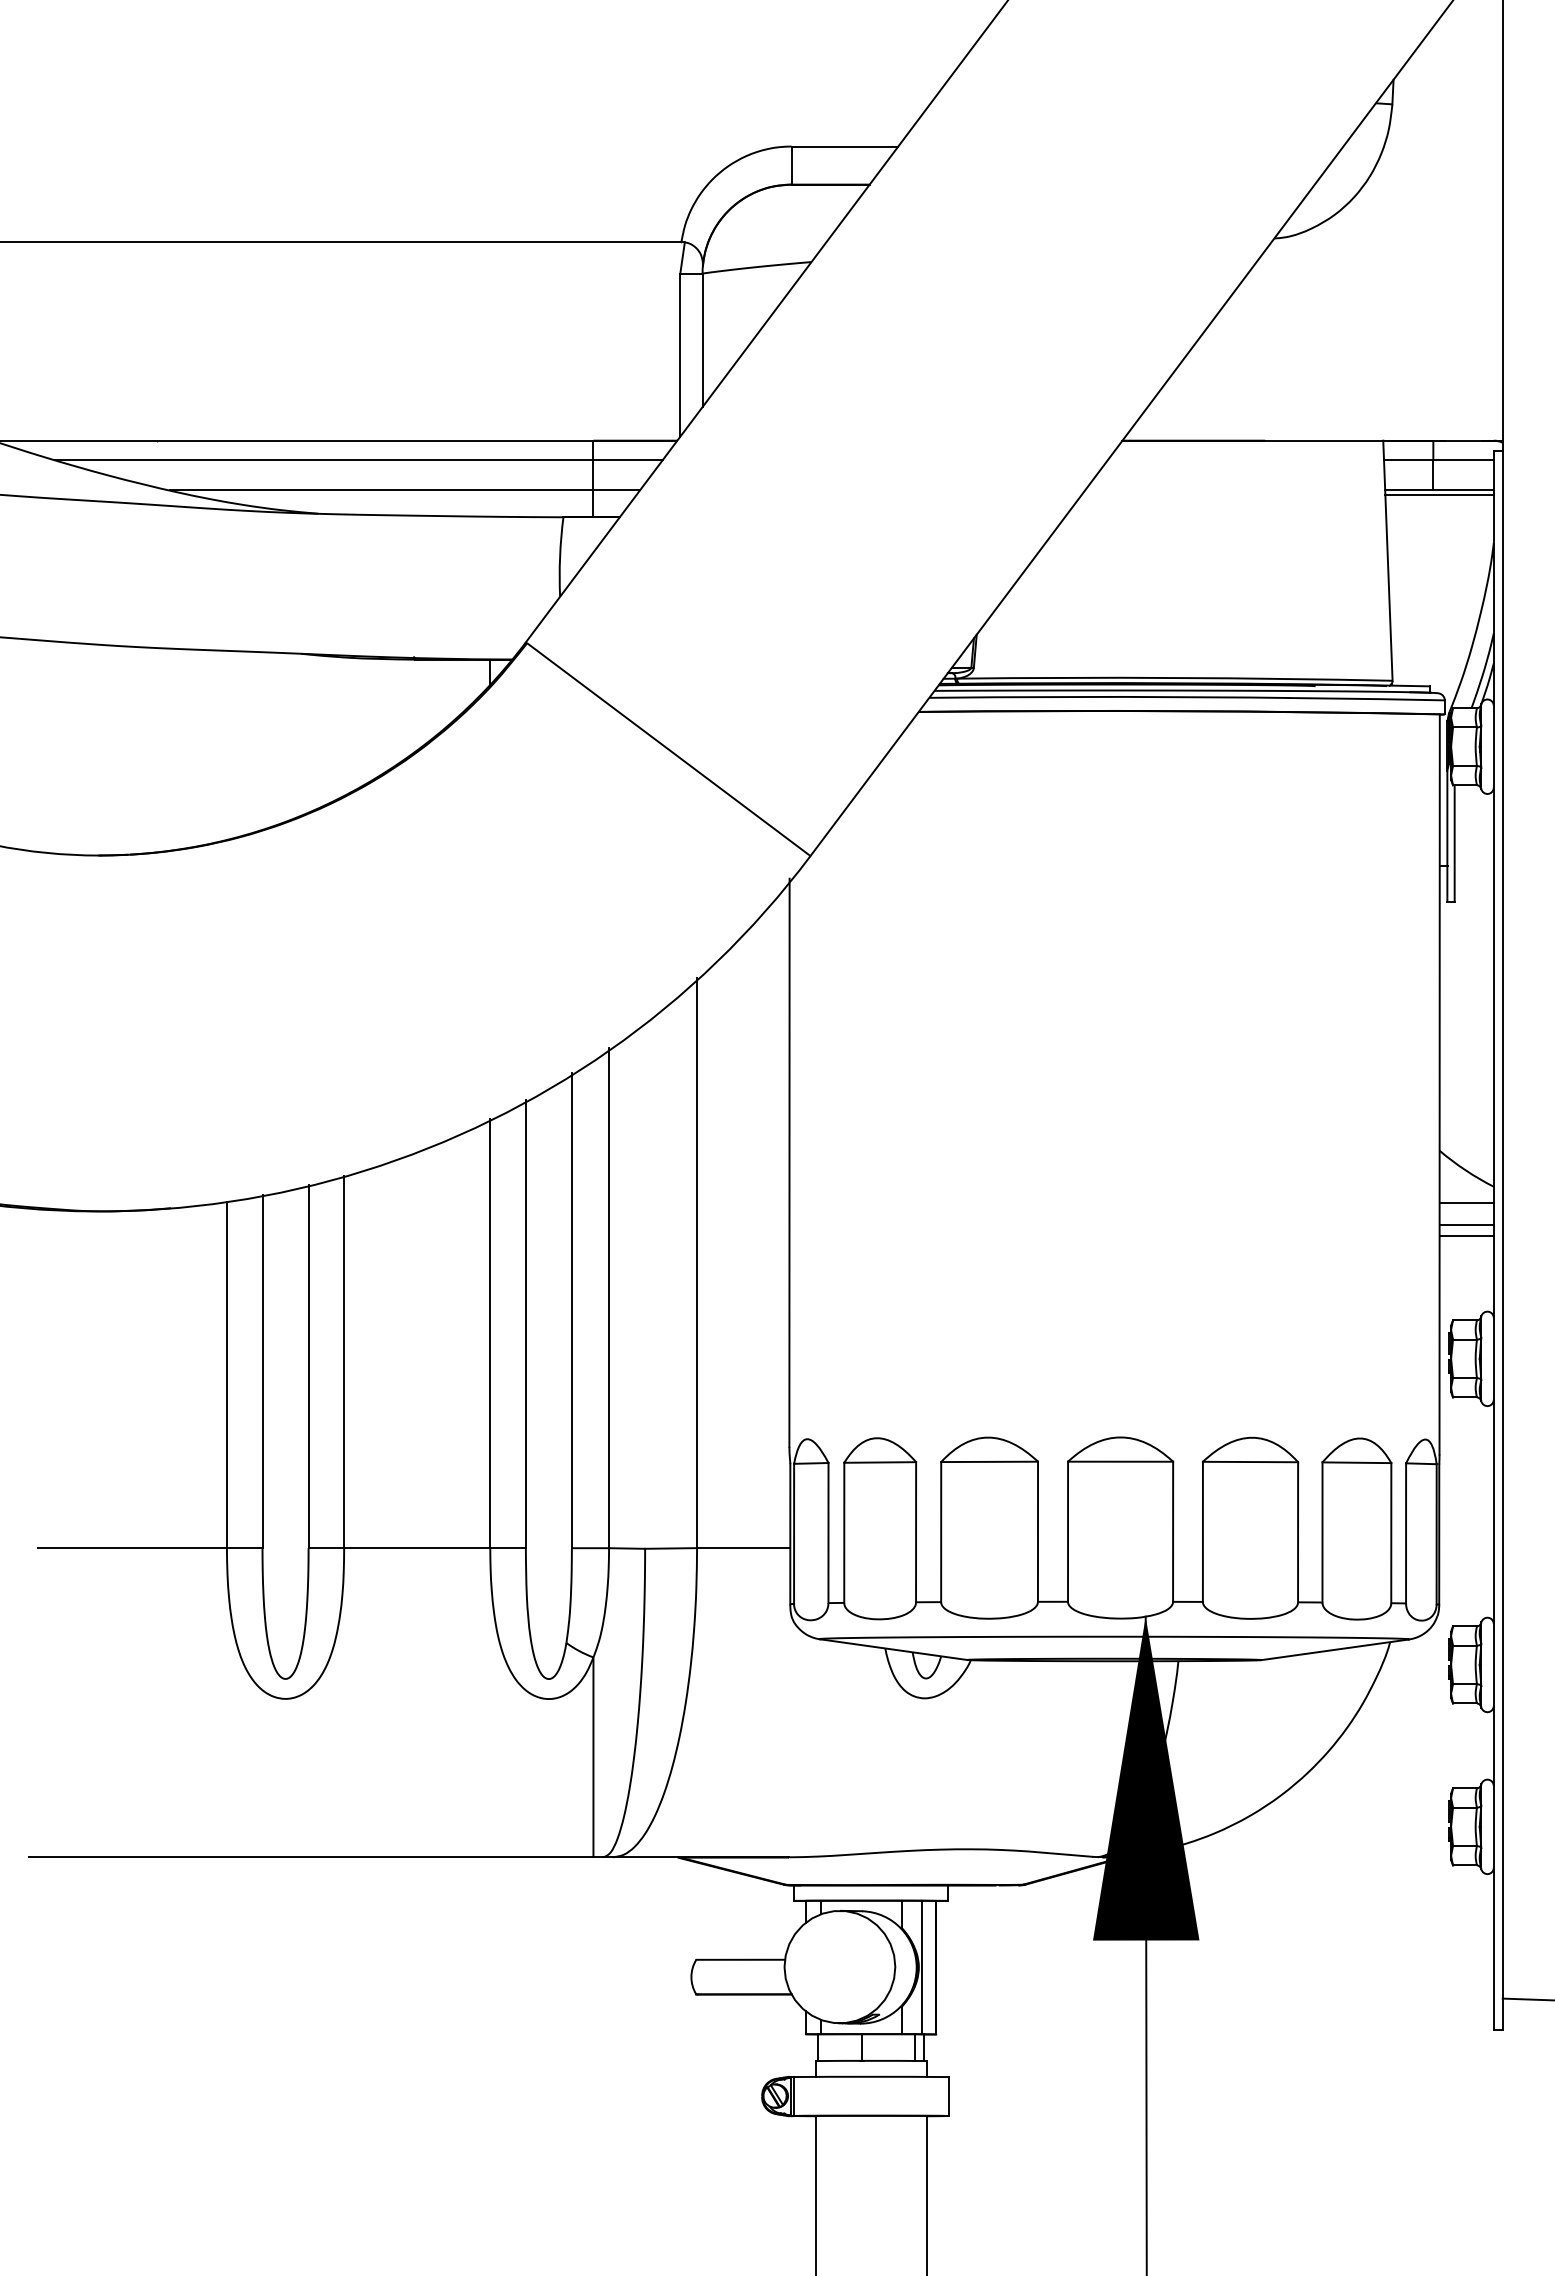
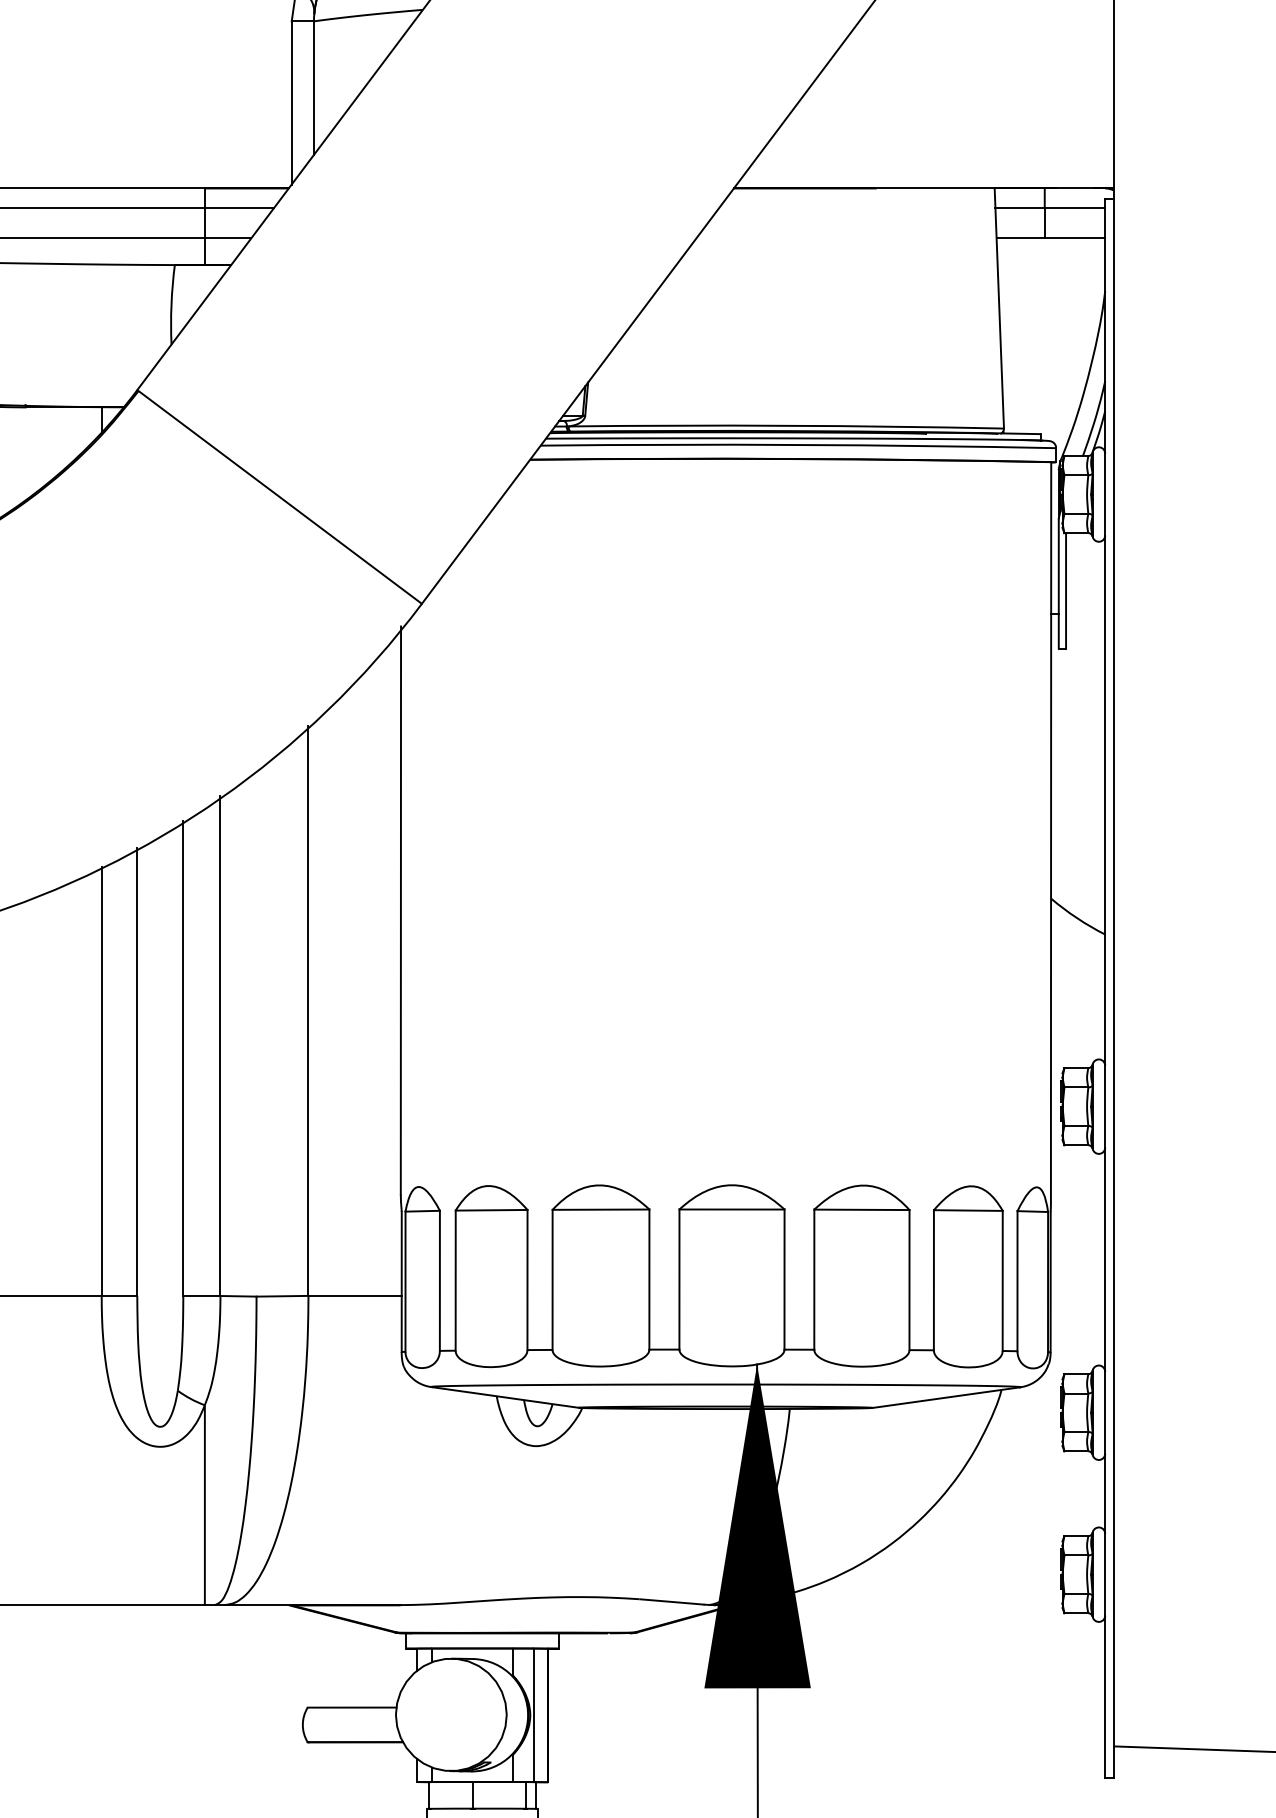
line: (1439, 495) -> (1050, 243), removed
line: (1466, 1203) -> (1077, 951), removed
line: (1466, 1225) -> (1077, 973), removed
line: (1466, 1235) -> (1077, 983), removed

